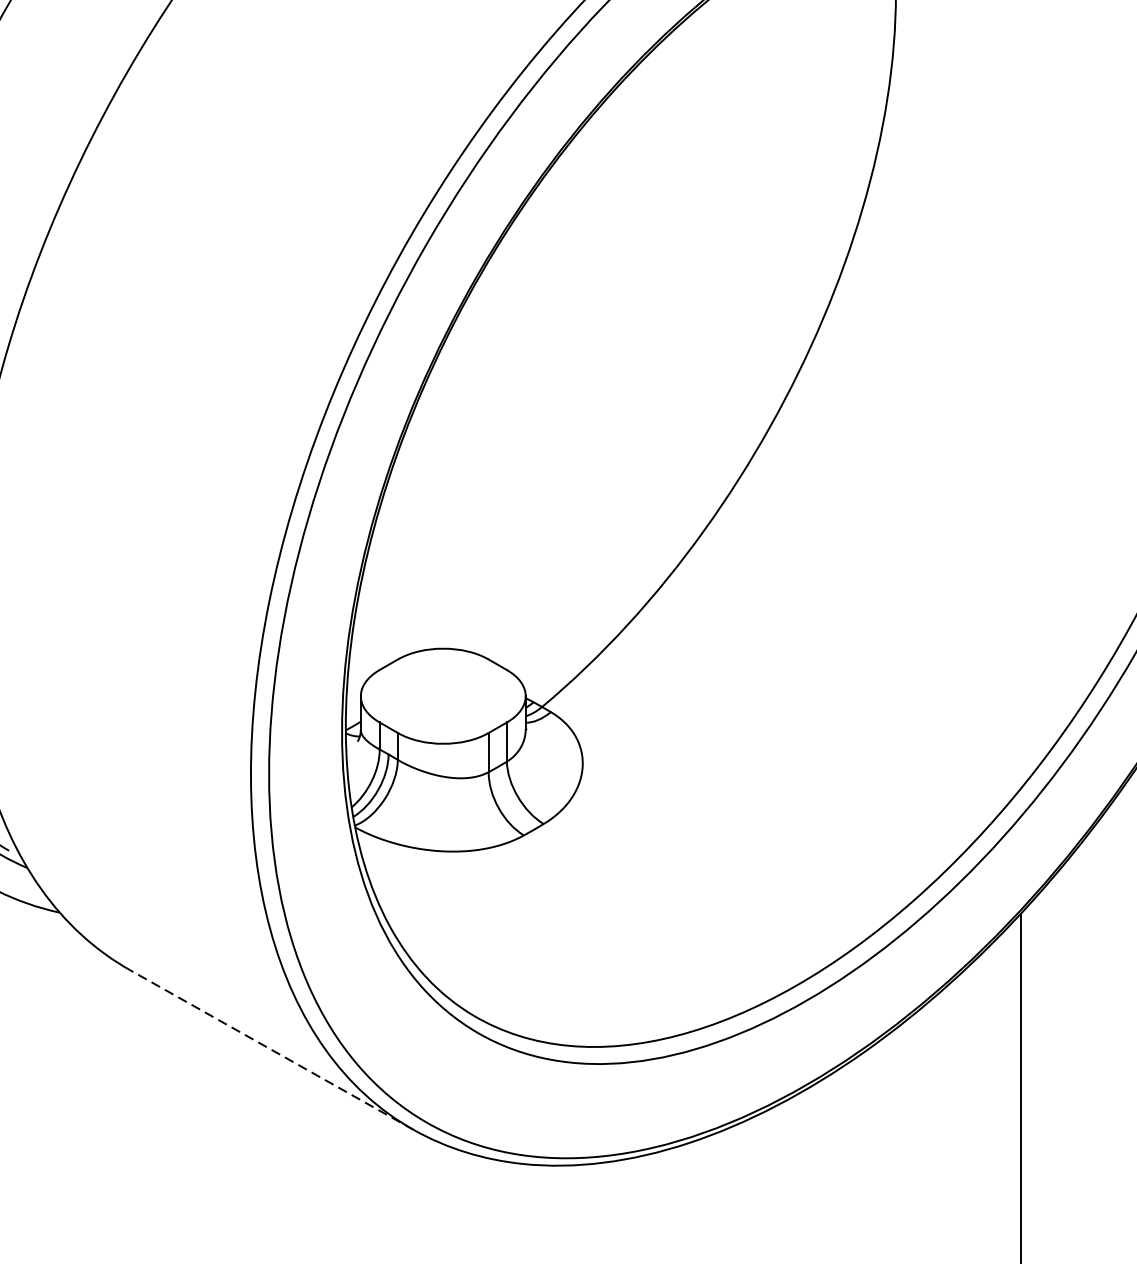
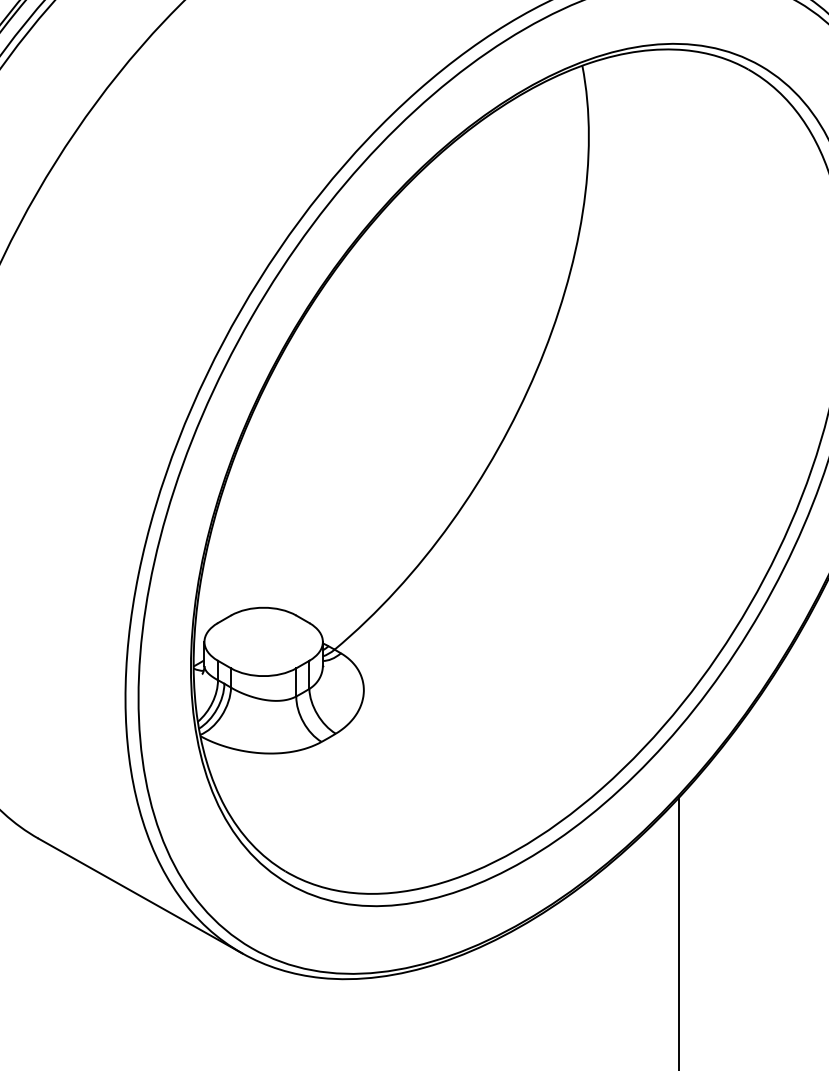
line: (271, 1050) -> (140, 896), dashed -> solid

